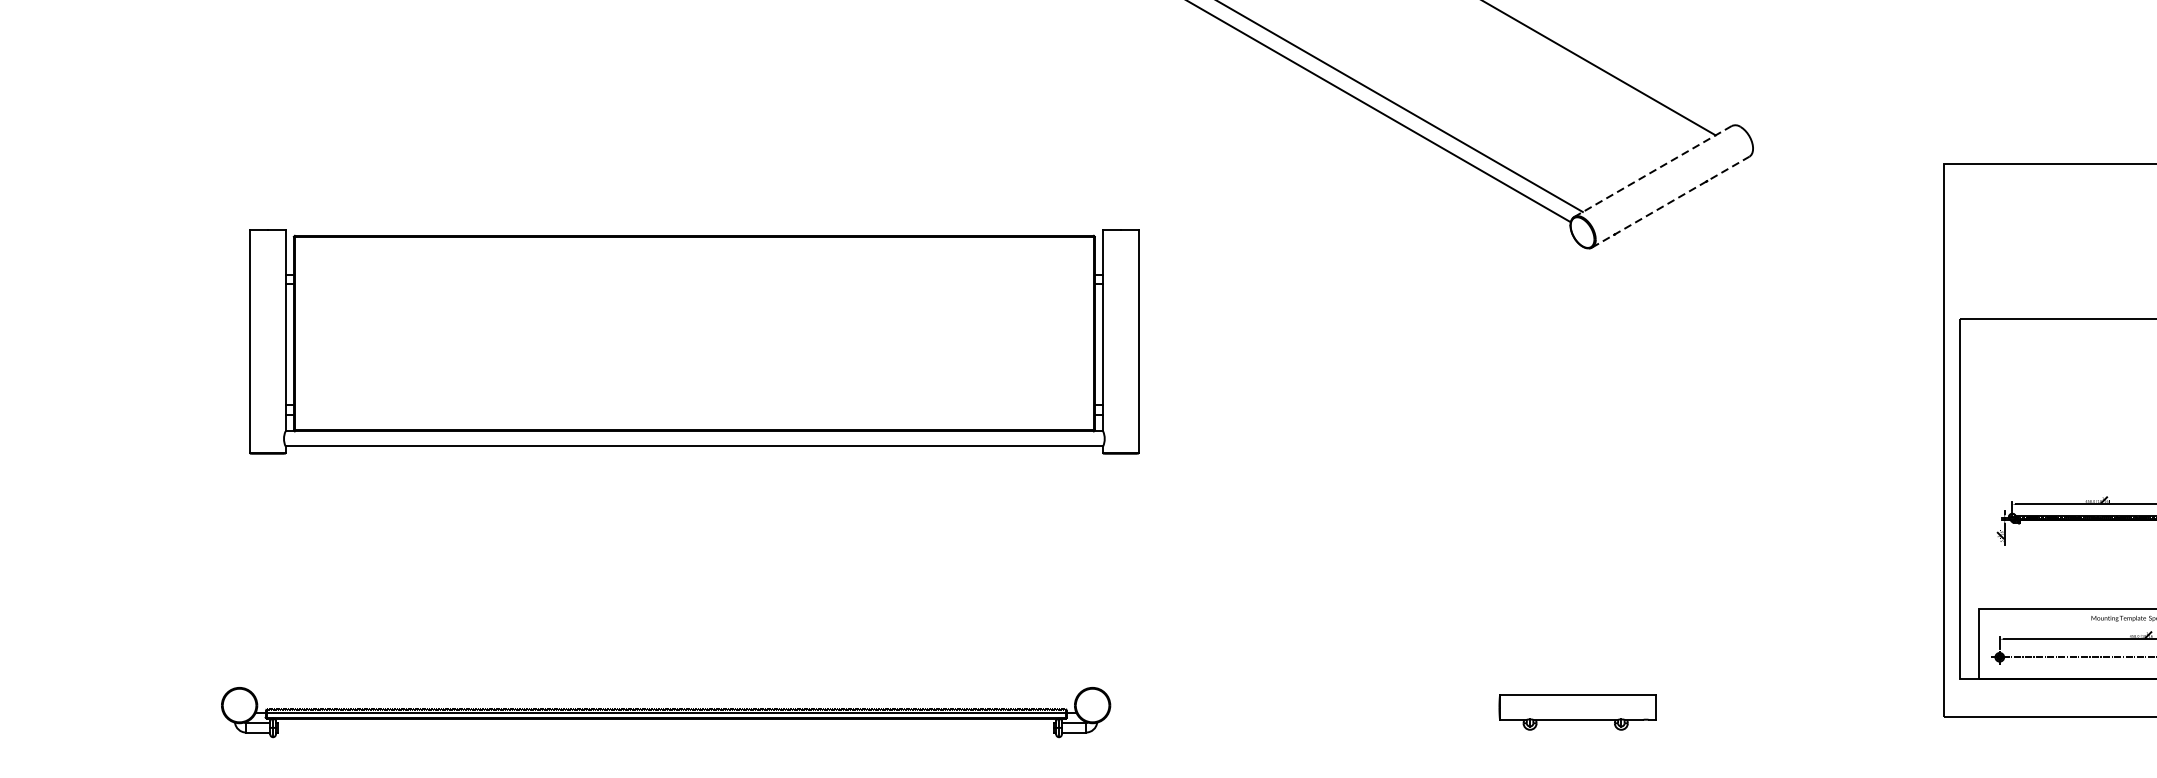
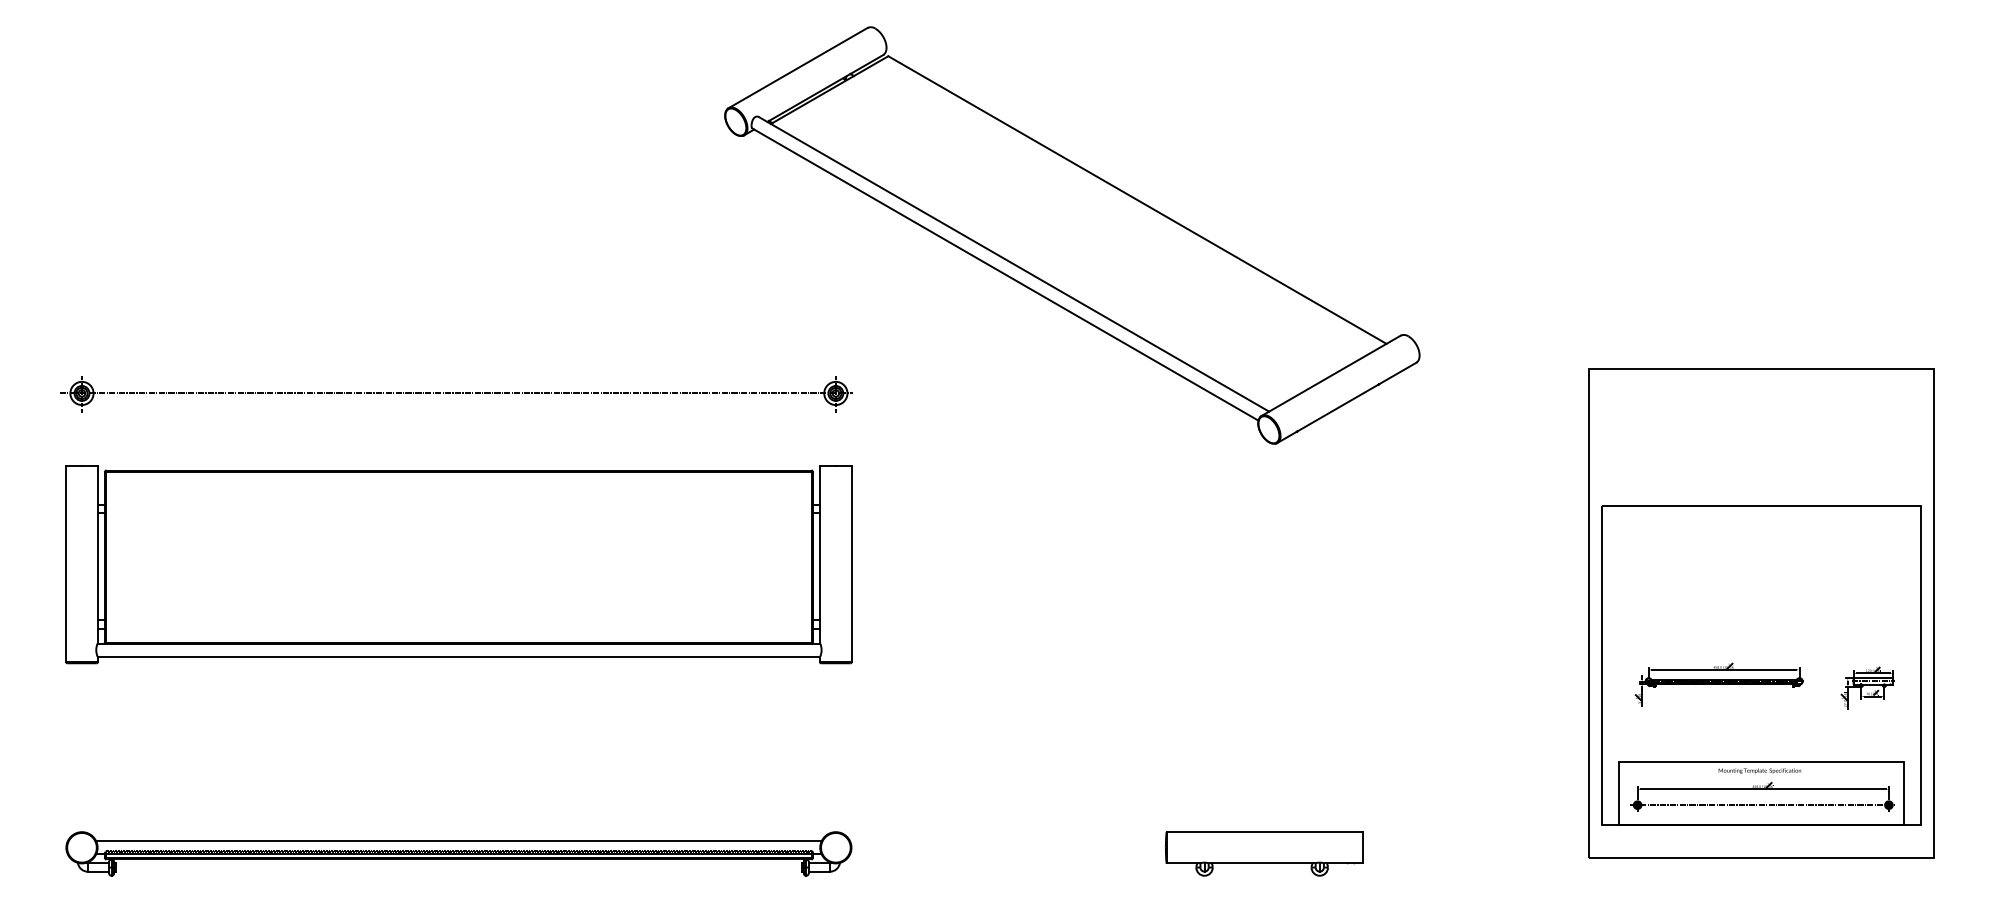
line: (1652, 172) -> (1330, 376), dashed -> solid
part: (663, 192) -> (456, 394), added
line: (1671, 201) -> (1347, 402), dashed -> solid
part: (693, 341) -> (458, 564), moved
line: (665, 698) -> (458, 841), added
part: (1577, 711) -> (1264, 853), size x1.43

